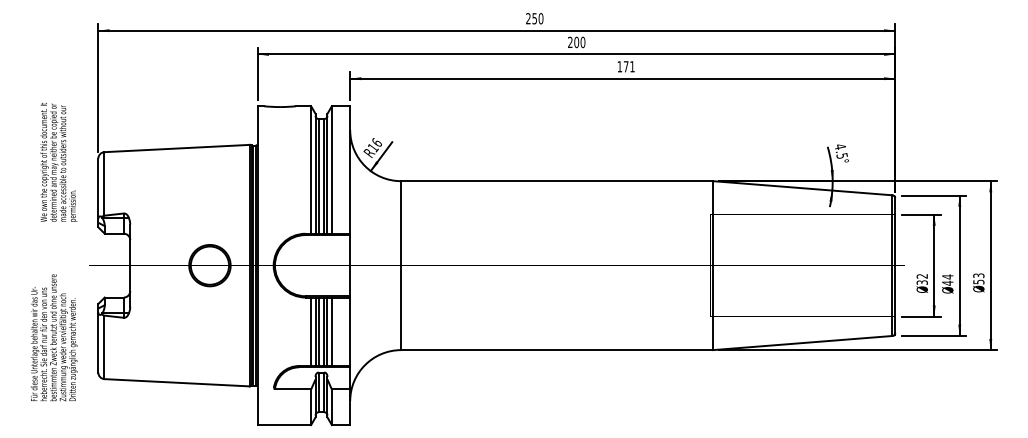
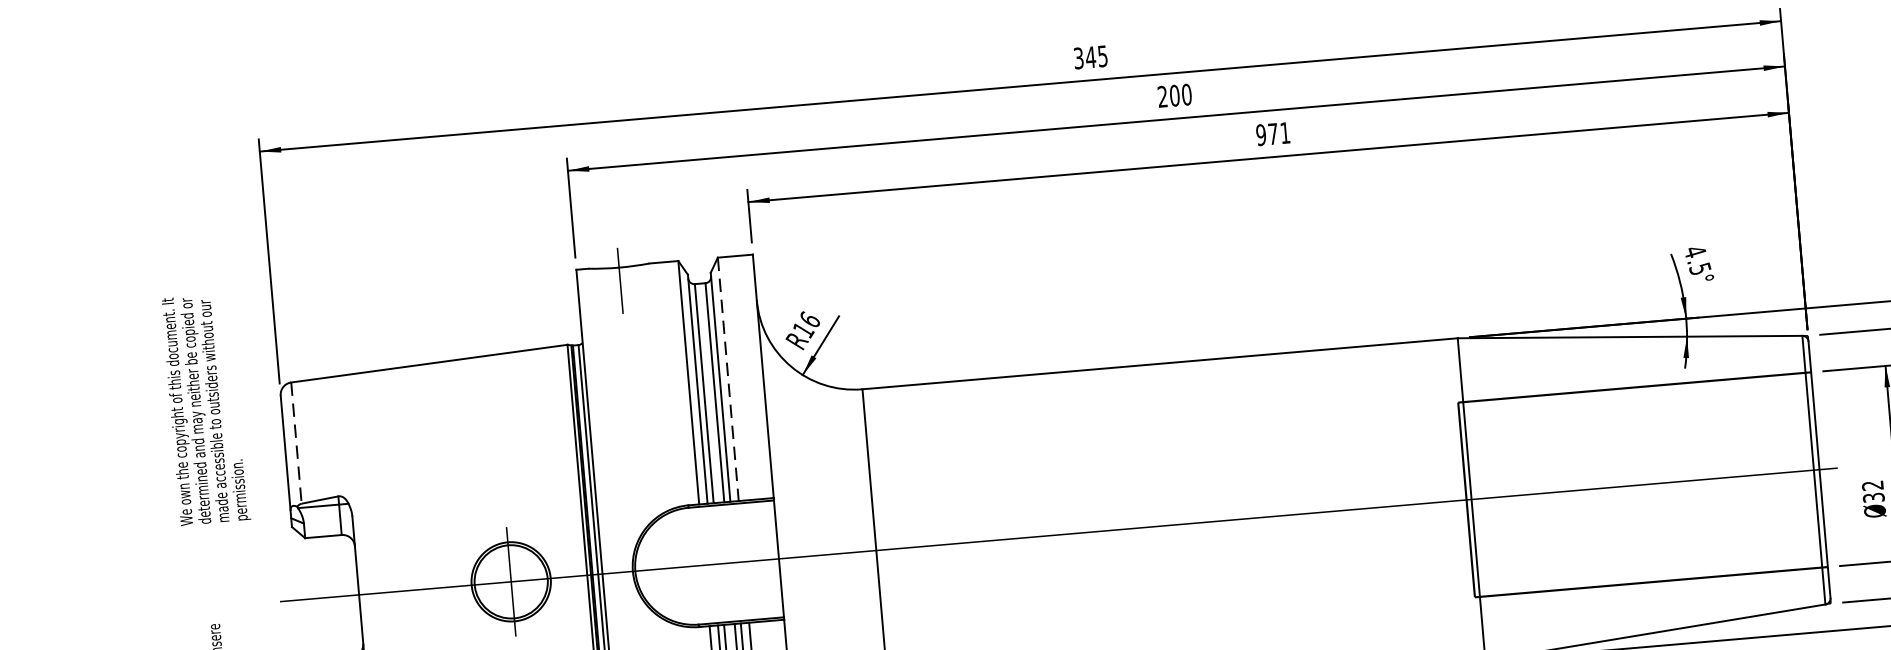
text: (534, 18) -> (1090, 56), 250 -> 345
text: (619, 66) -> (1260, 134), 171 -> 971
line: (331, 170) -> (727, 380), solid -> dashed
line: (104, 183) -> (296, 442), solid -> dashed

